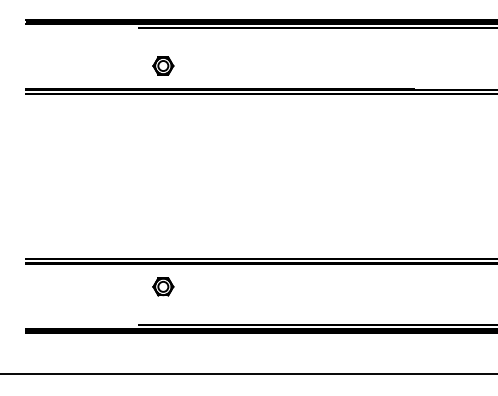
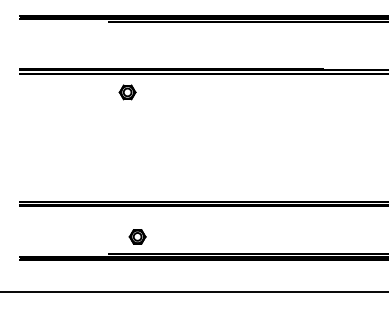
part: (163, 66) -> (127, 92), moved
part: (163, 286) -> (137, 236), moved

